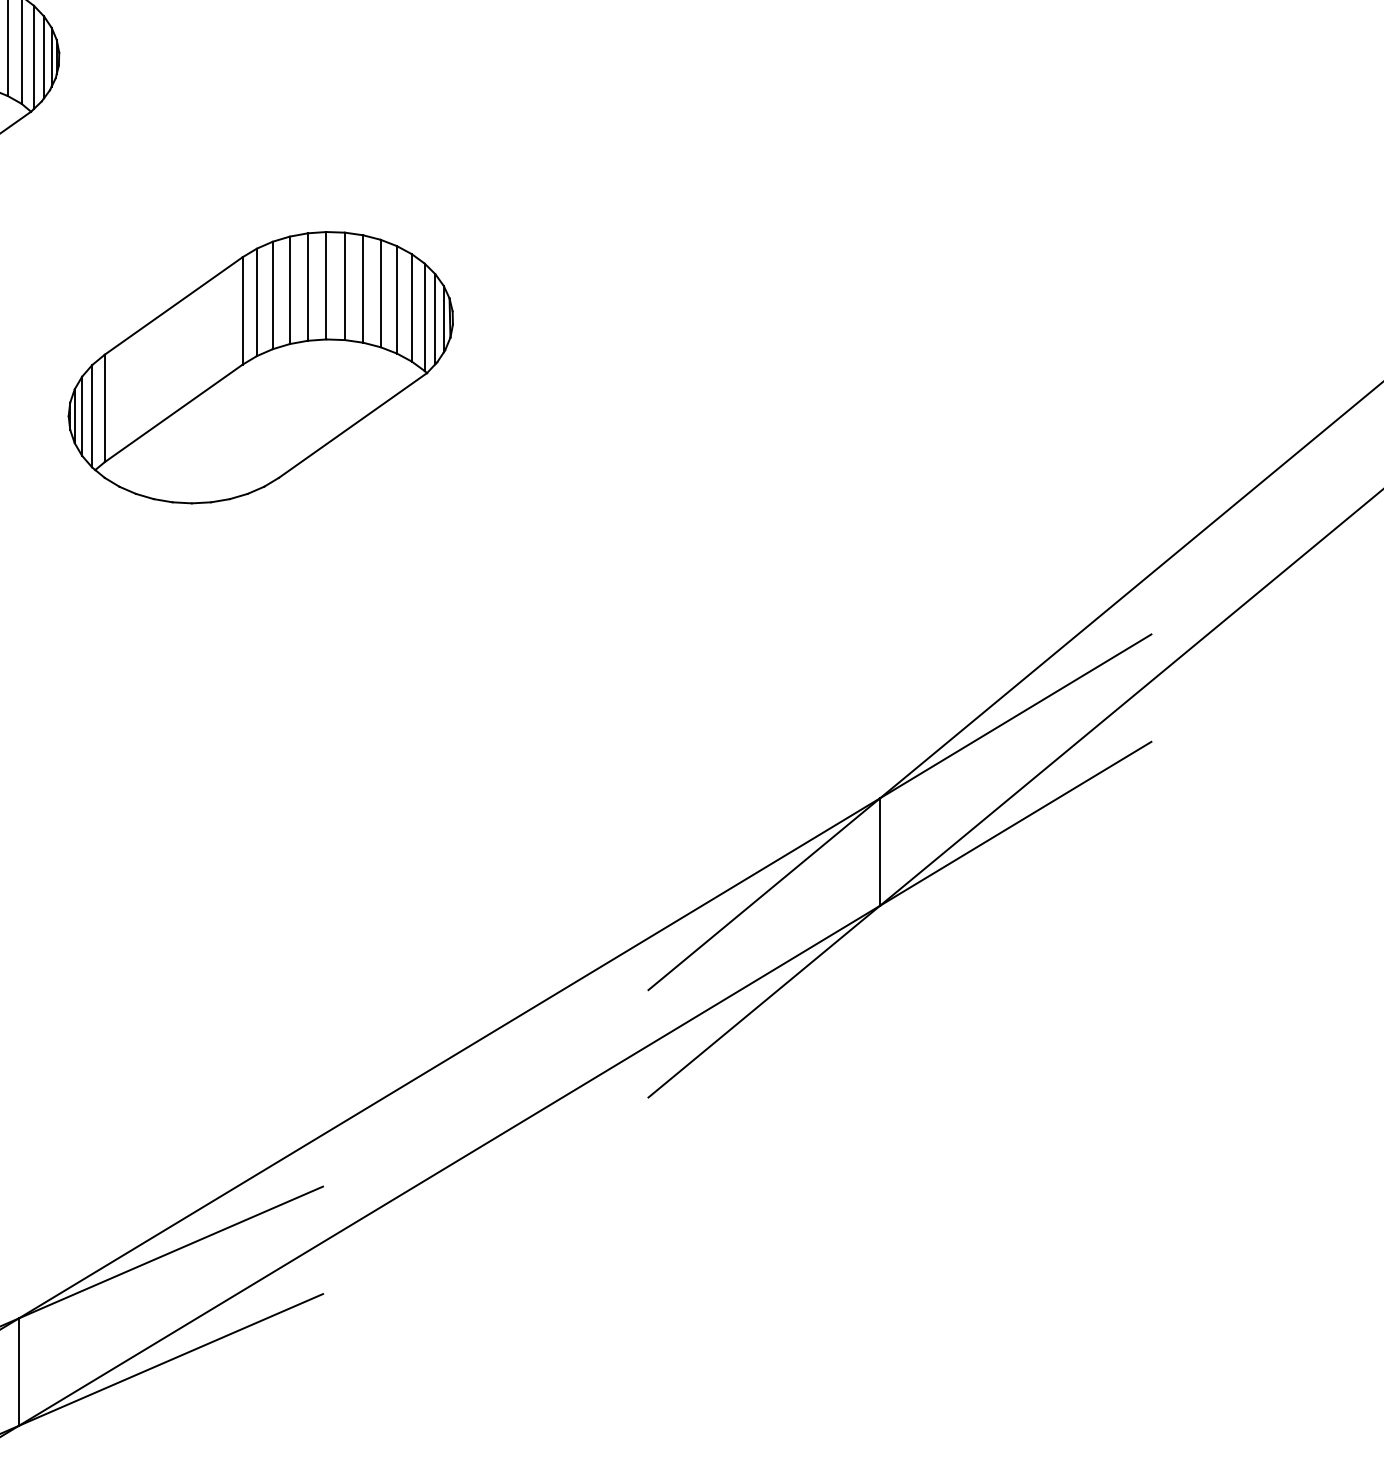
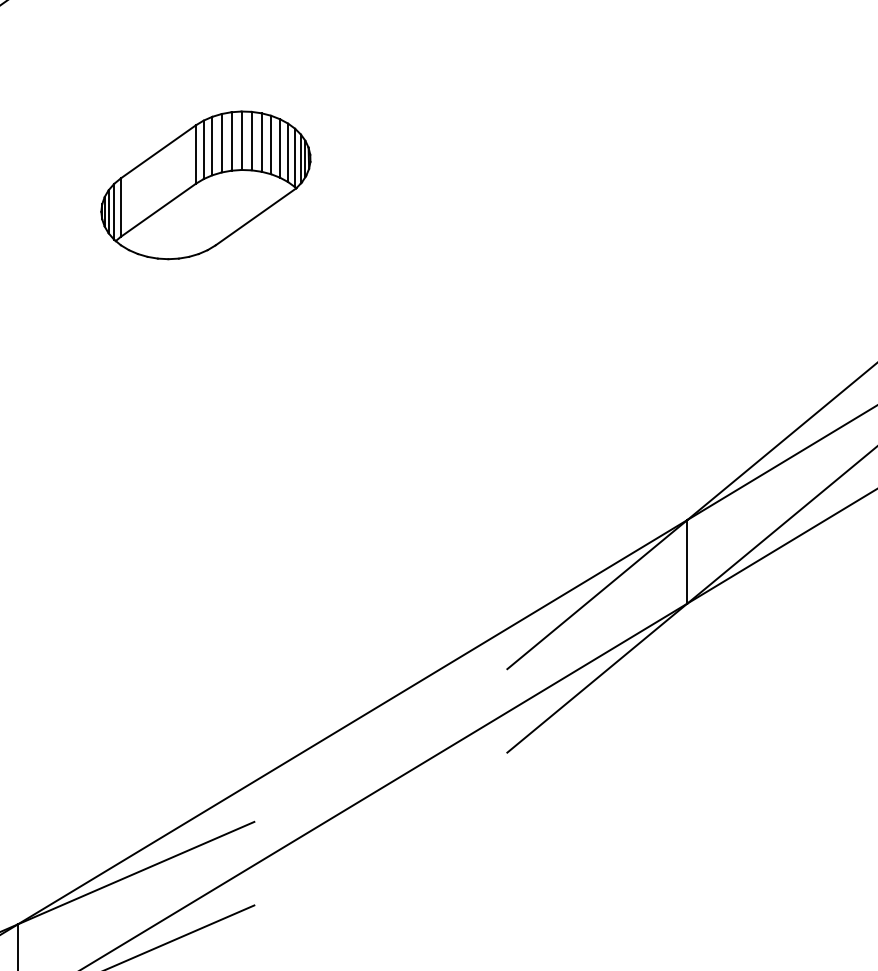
part: (260, 367) -> (205, 185), size x0.7

